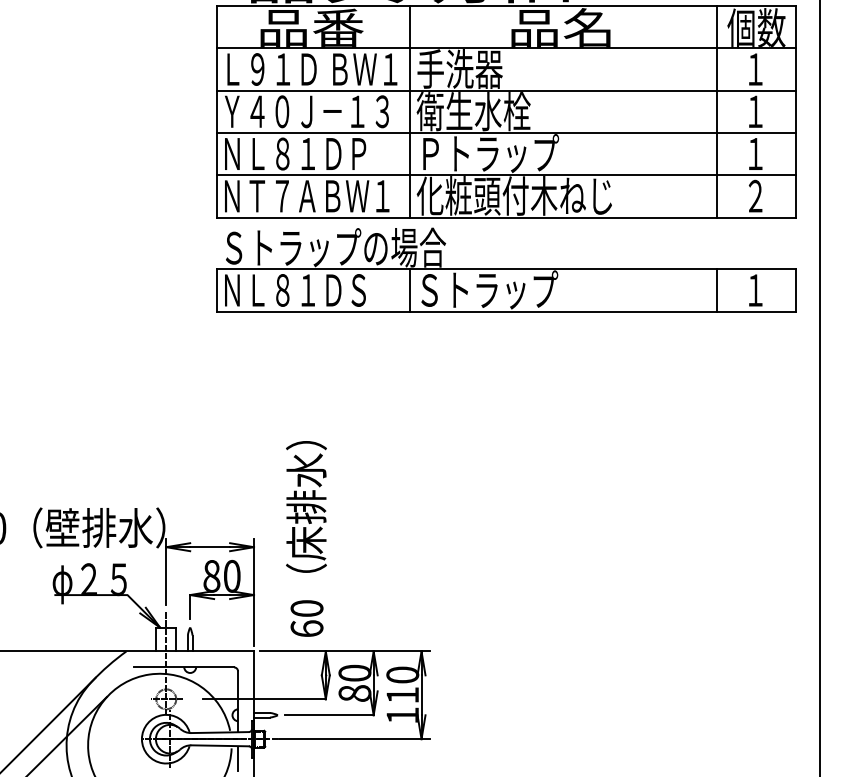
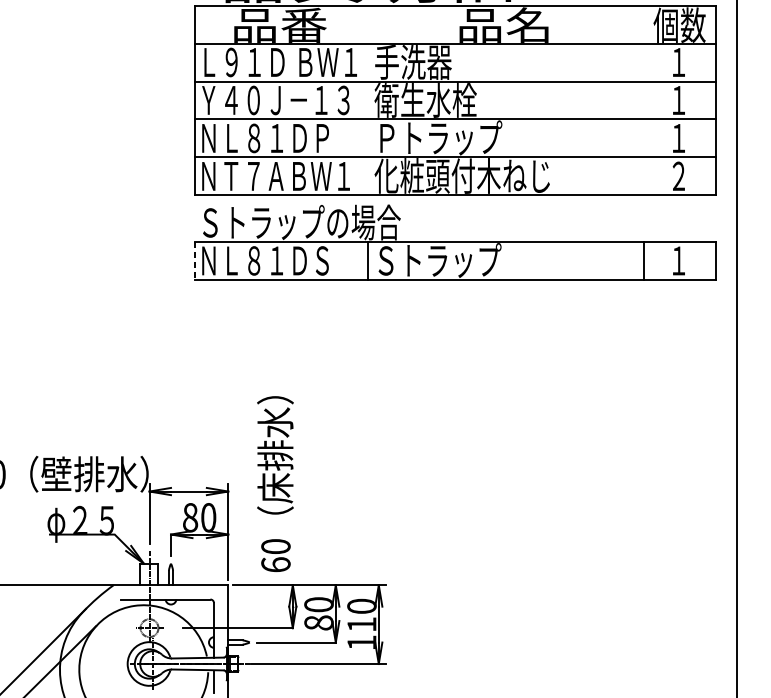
line: (409, 111) -> (367, 100), removed
line: (716, 111) -> (643, 100), removed
line: (216, 291) -> (194, 261), solid -> dashed

